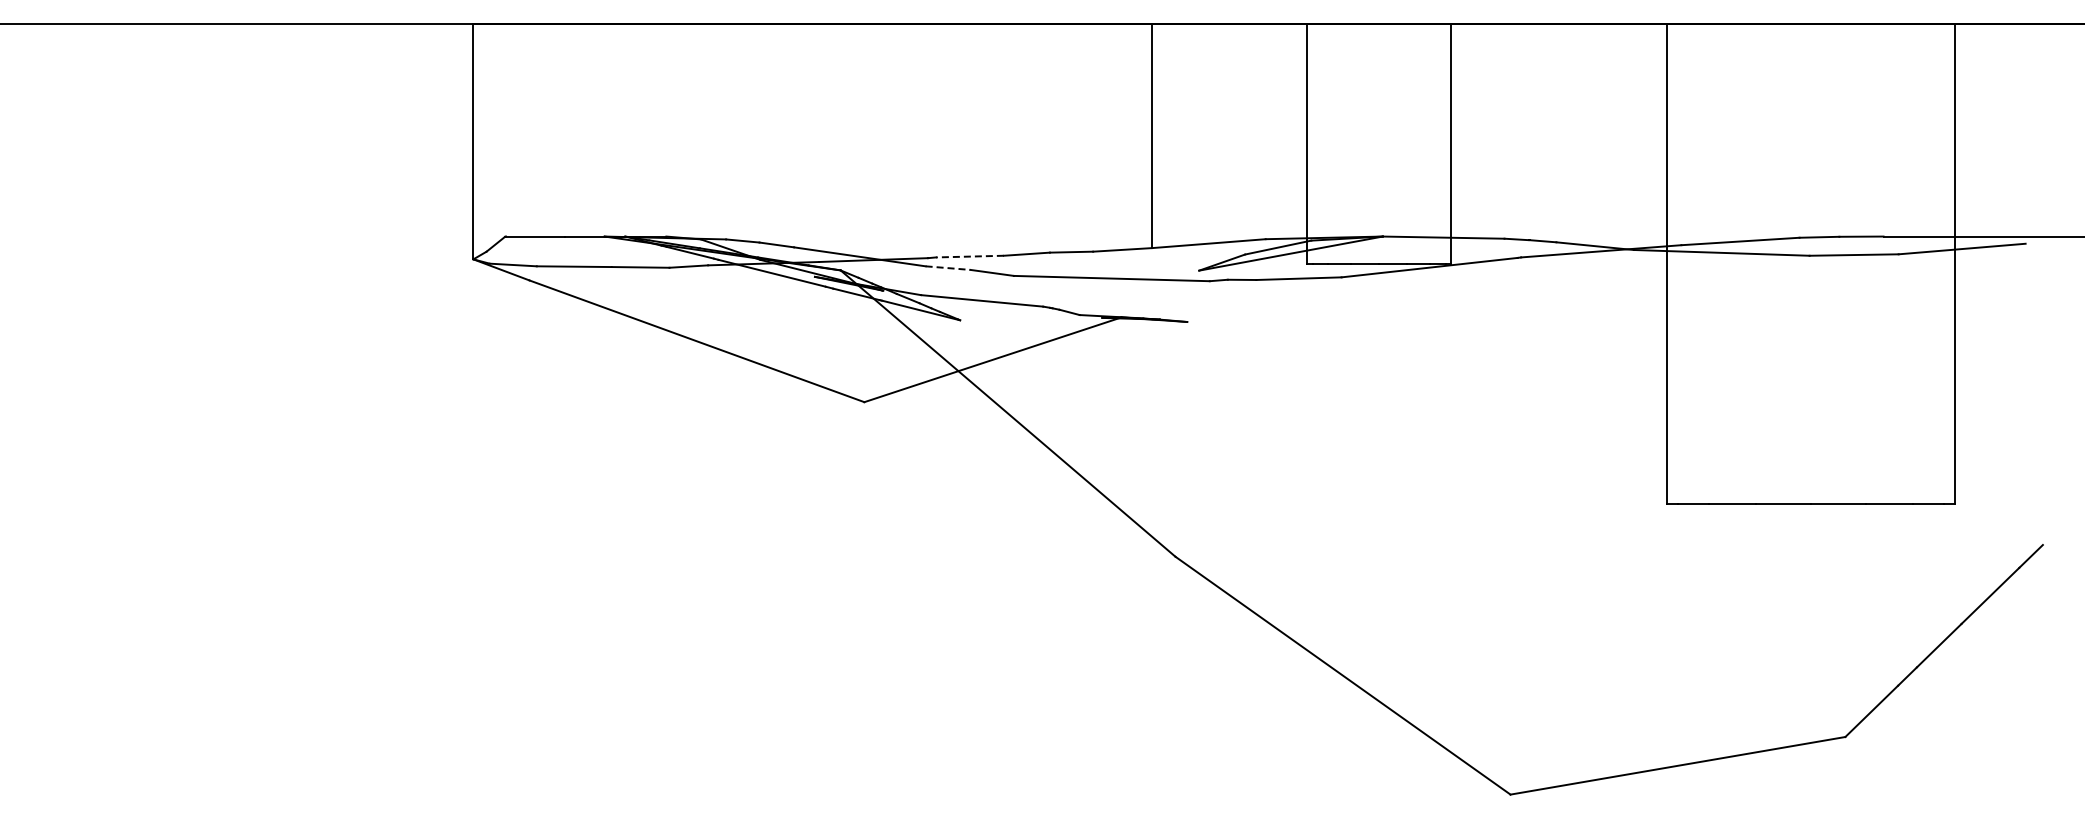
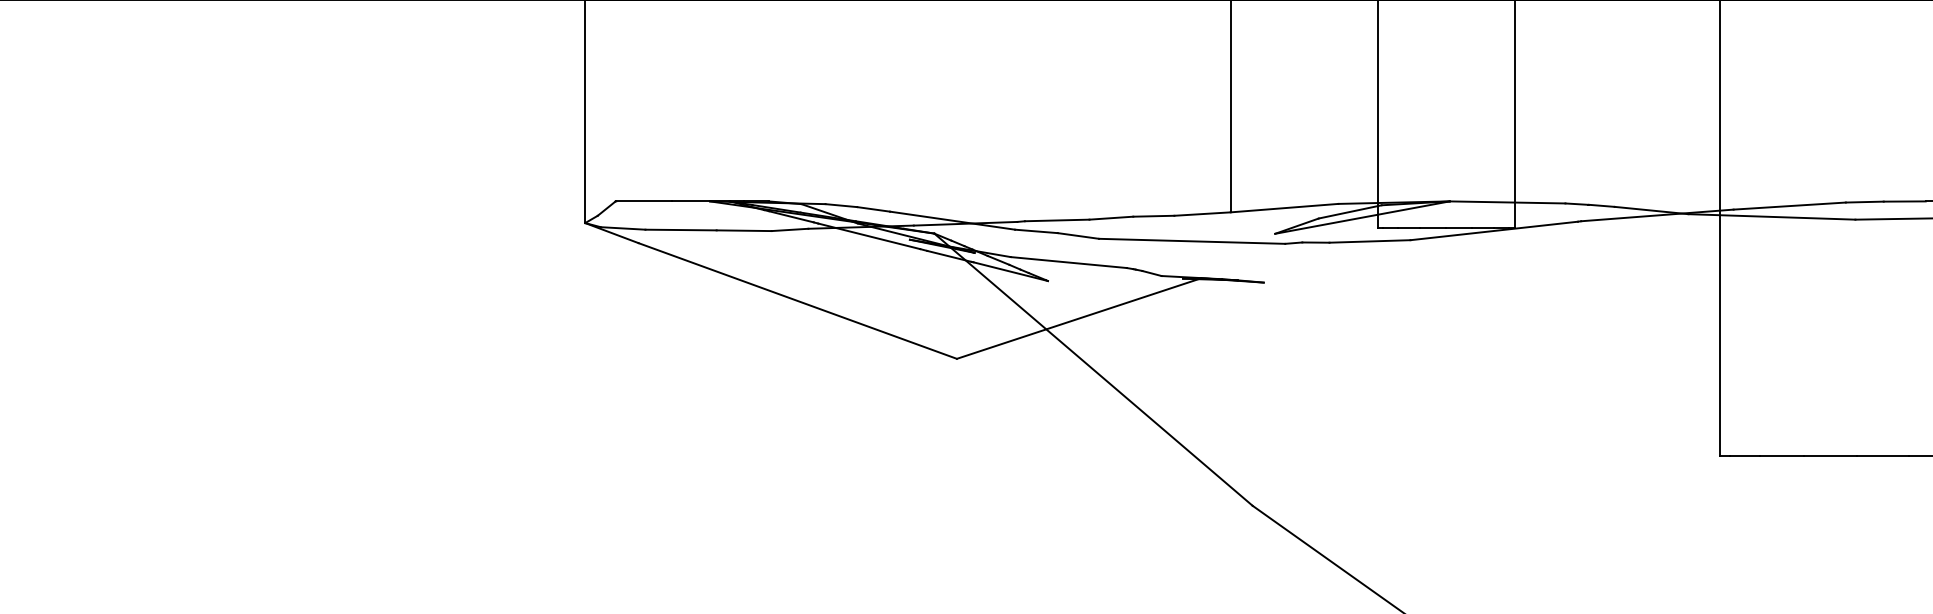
line: (969, 256) -> (1056, 220), dashed -> solid
line: (948, 268) -> (1036, 231), dashed -> solid

